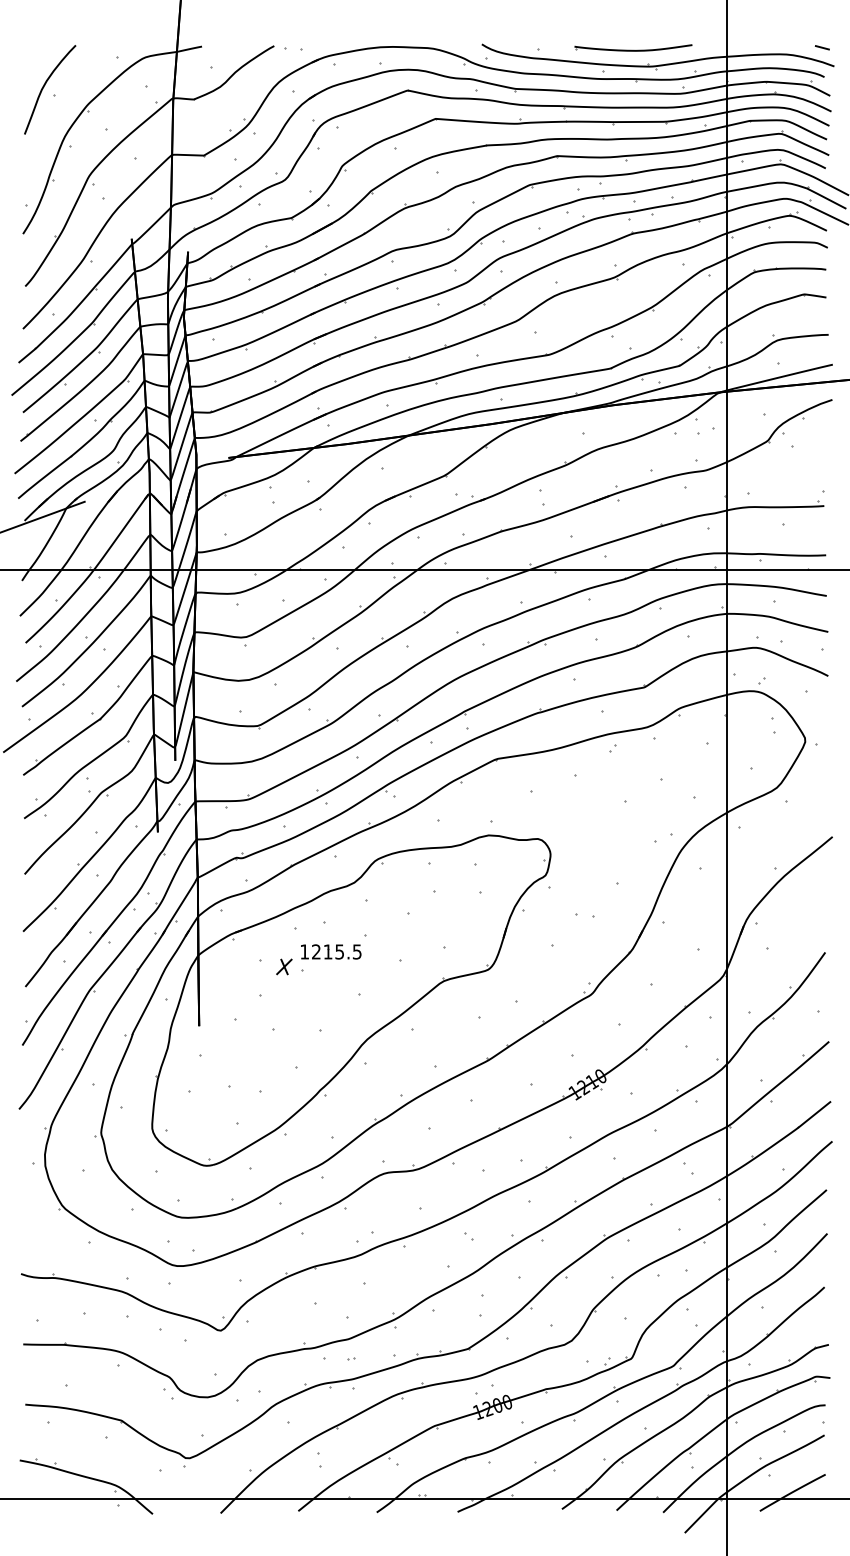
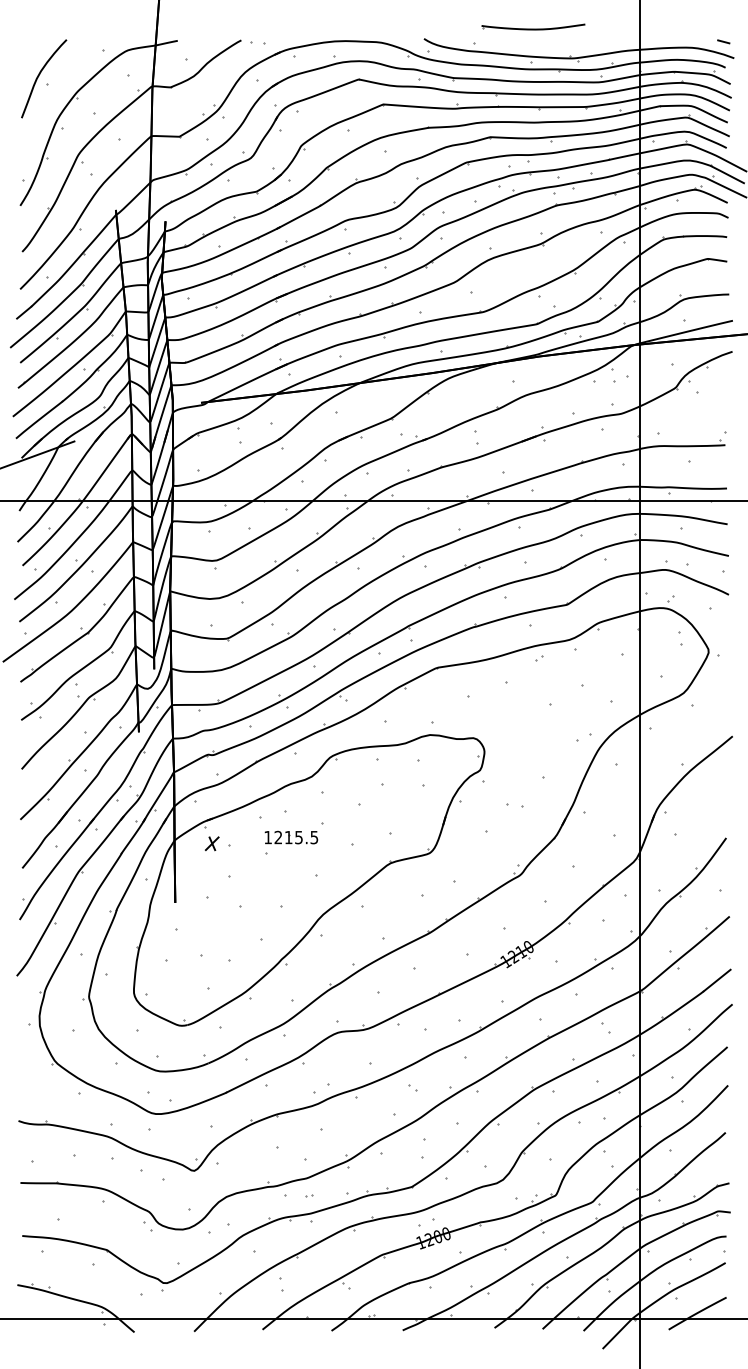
part: (633, 47) -> (533, 26), moved
part: (283, 966) -> (211, 843), moved

